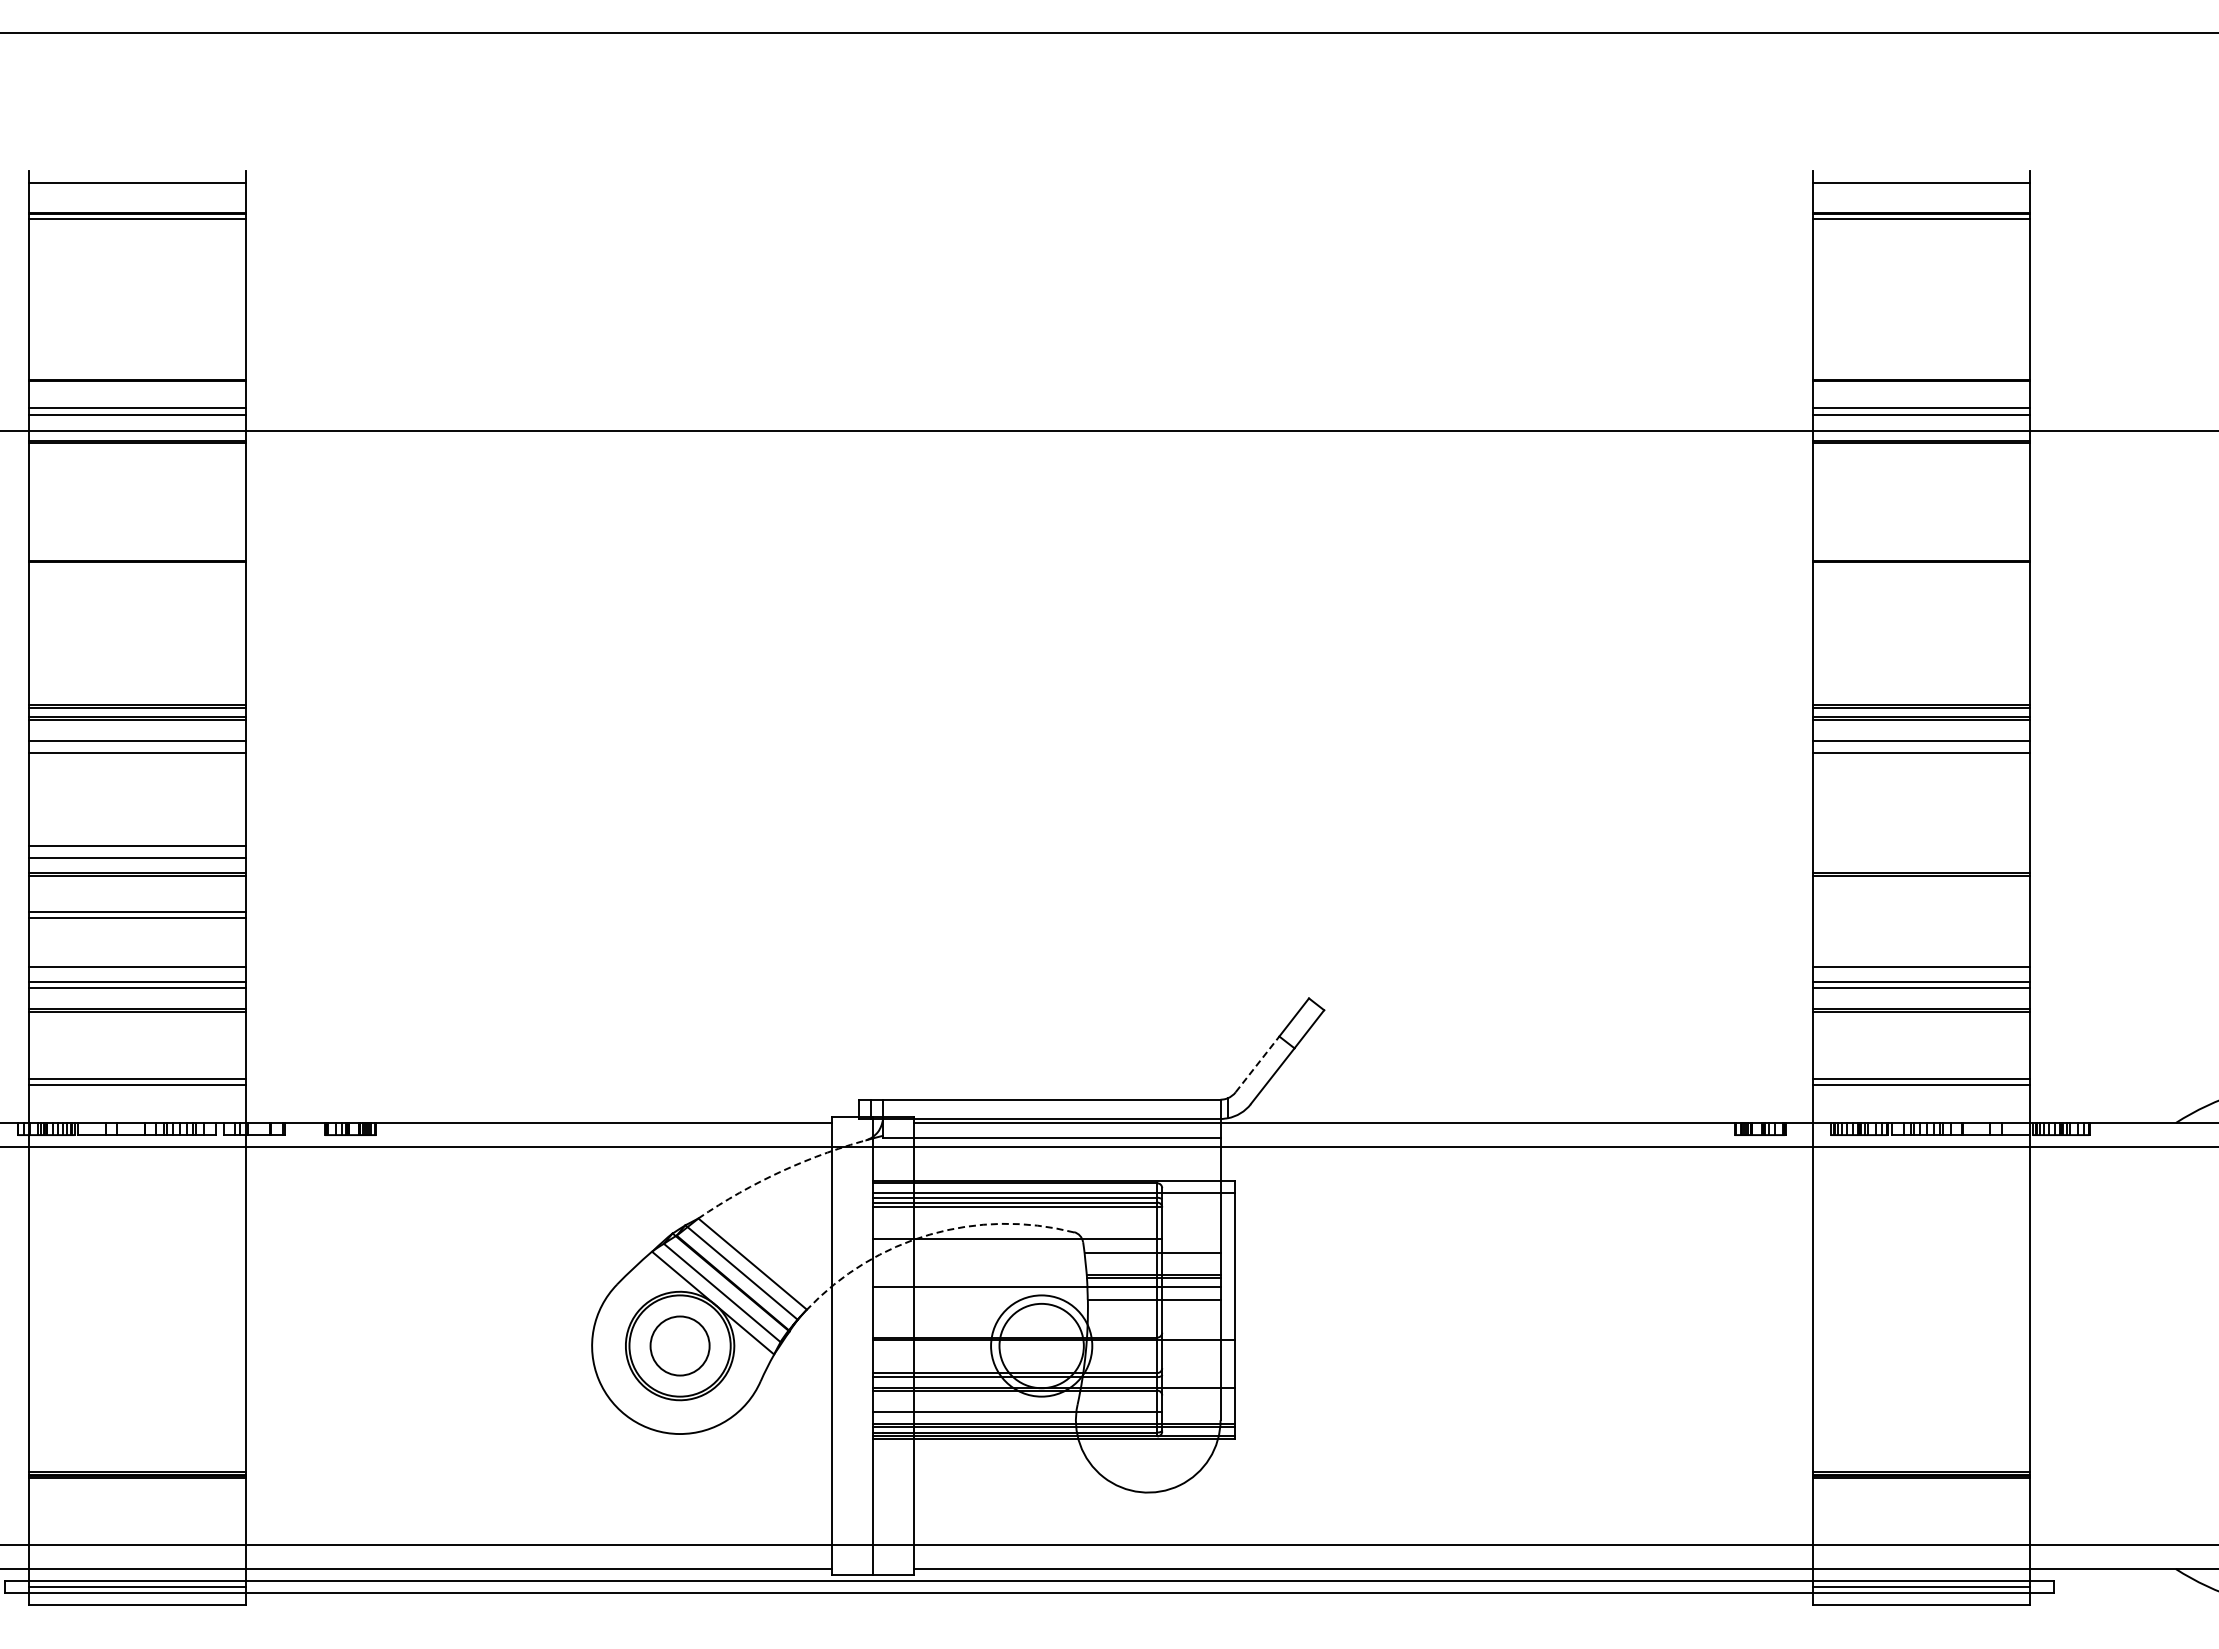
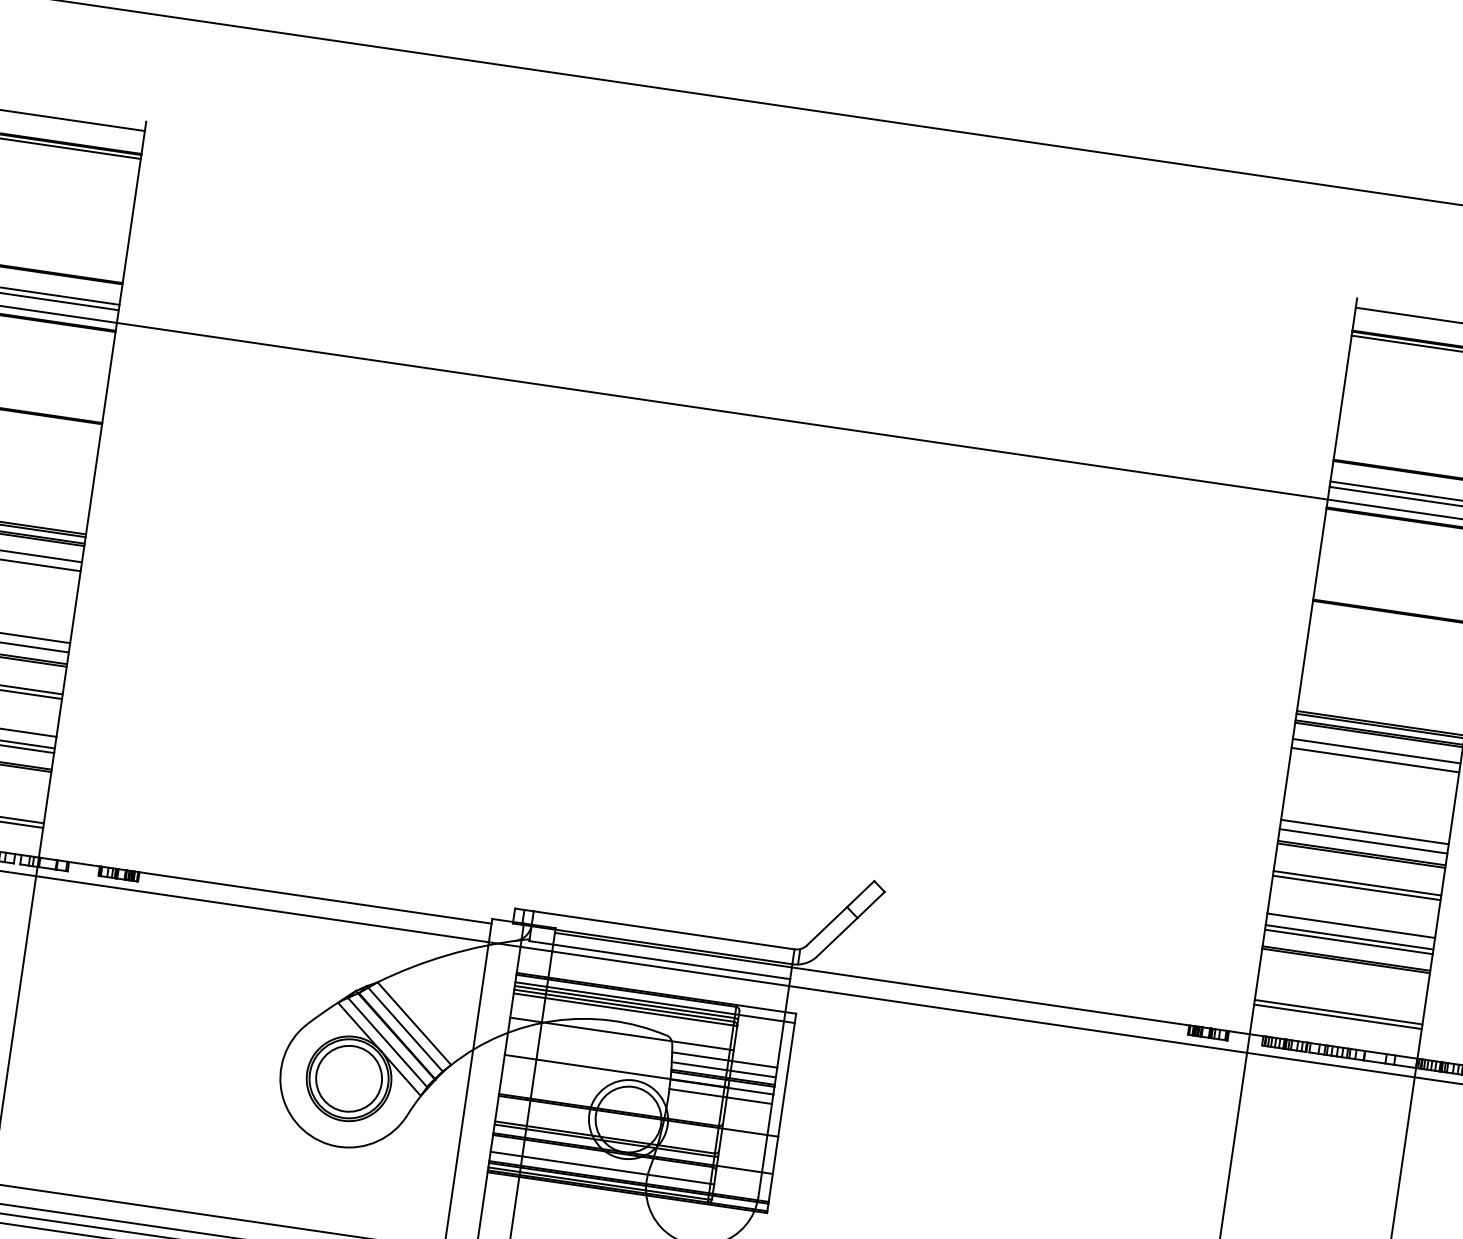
line: (1921, 845) -> (1364, 831), added
line: (1921, 857) -> (1363, 841), added
line: (1921, 911) -> (1357, 882), added
line: (1921, 917) -> (1356, 887), added
line: (1257, 1063) -> (827, 925), dashed -> solid
arc: (782, 1170) -> (448, 954), dashed -> solid
arc: (929, 1234) -> (554, 1020), dashed -> solid
line: (1152, 1265) -> (723, 1069), added
circle: (679, 1345) -> (348, 1078), size x1.43

